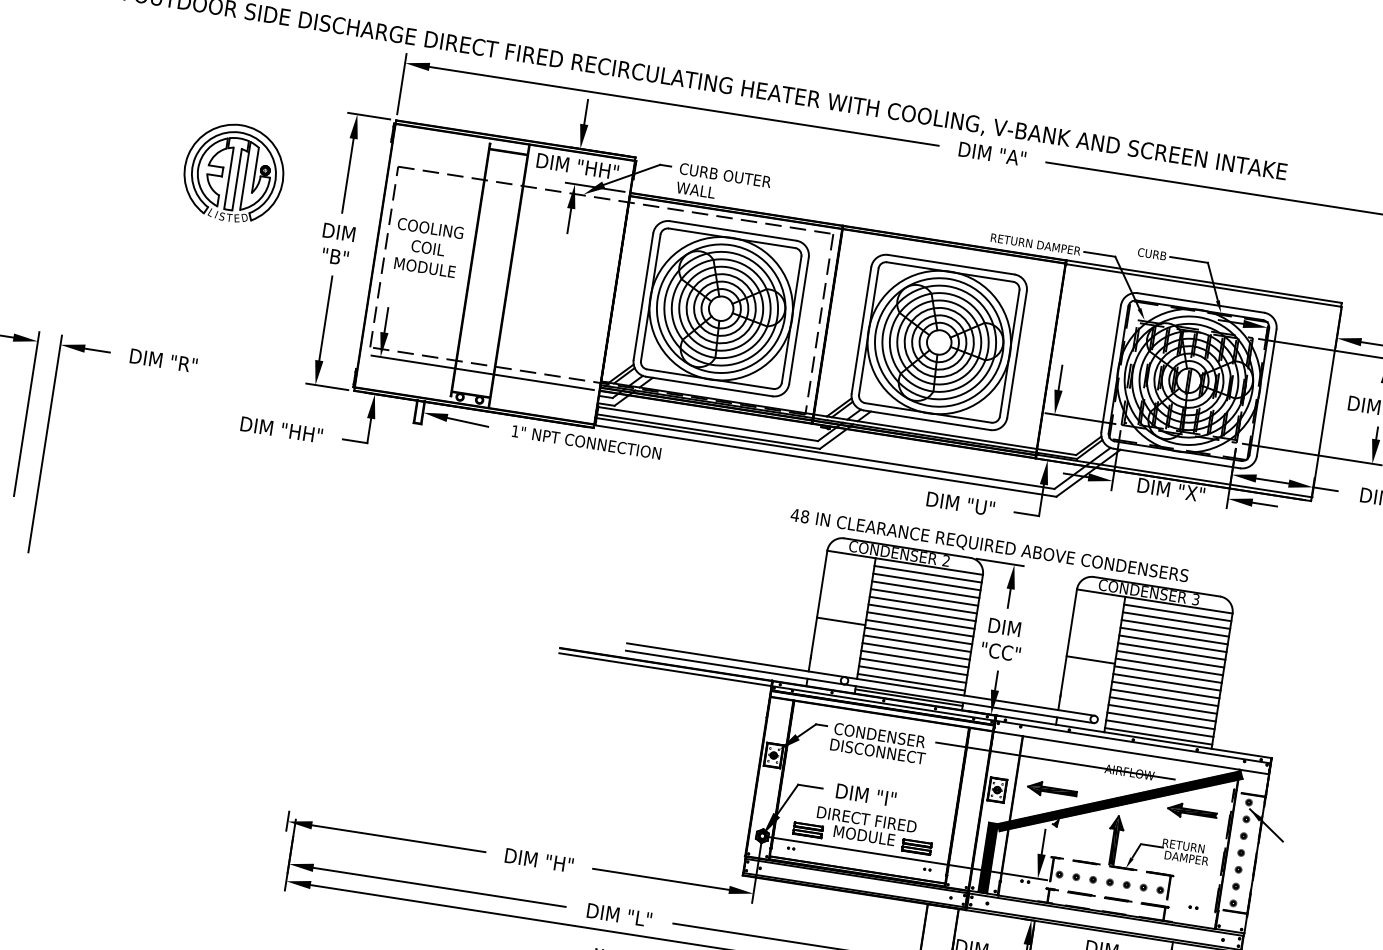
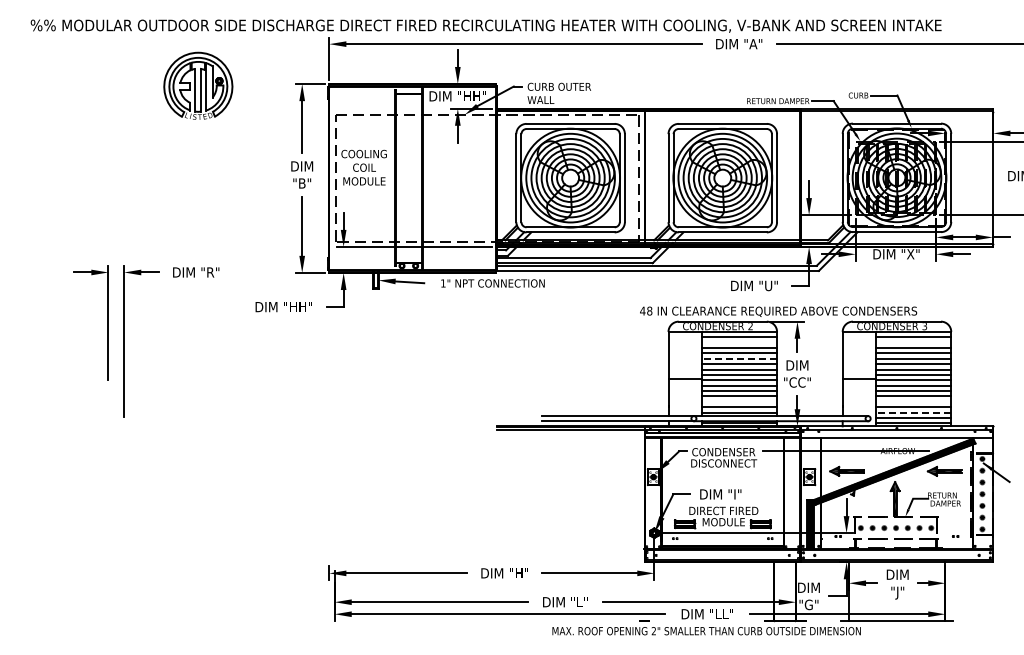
part: (234, 172) -> (198, 85), moved
line: (926, 581) -> (739, 342), removed
line: (923, 604) -> (739, 358), solid -> dashed
line: (1176, 620) -> (913, 342), removed
line: (913, 666) -> (739, 401), removed
line: (1163, 704) -> (913, 401), removed
line: (1160, 720) -> (913, 412), solid -> dashed

